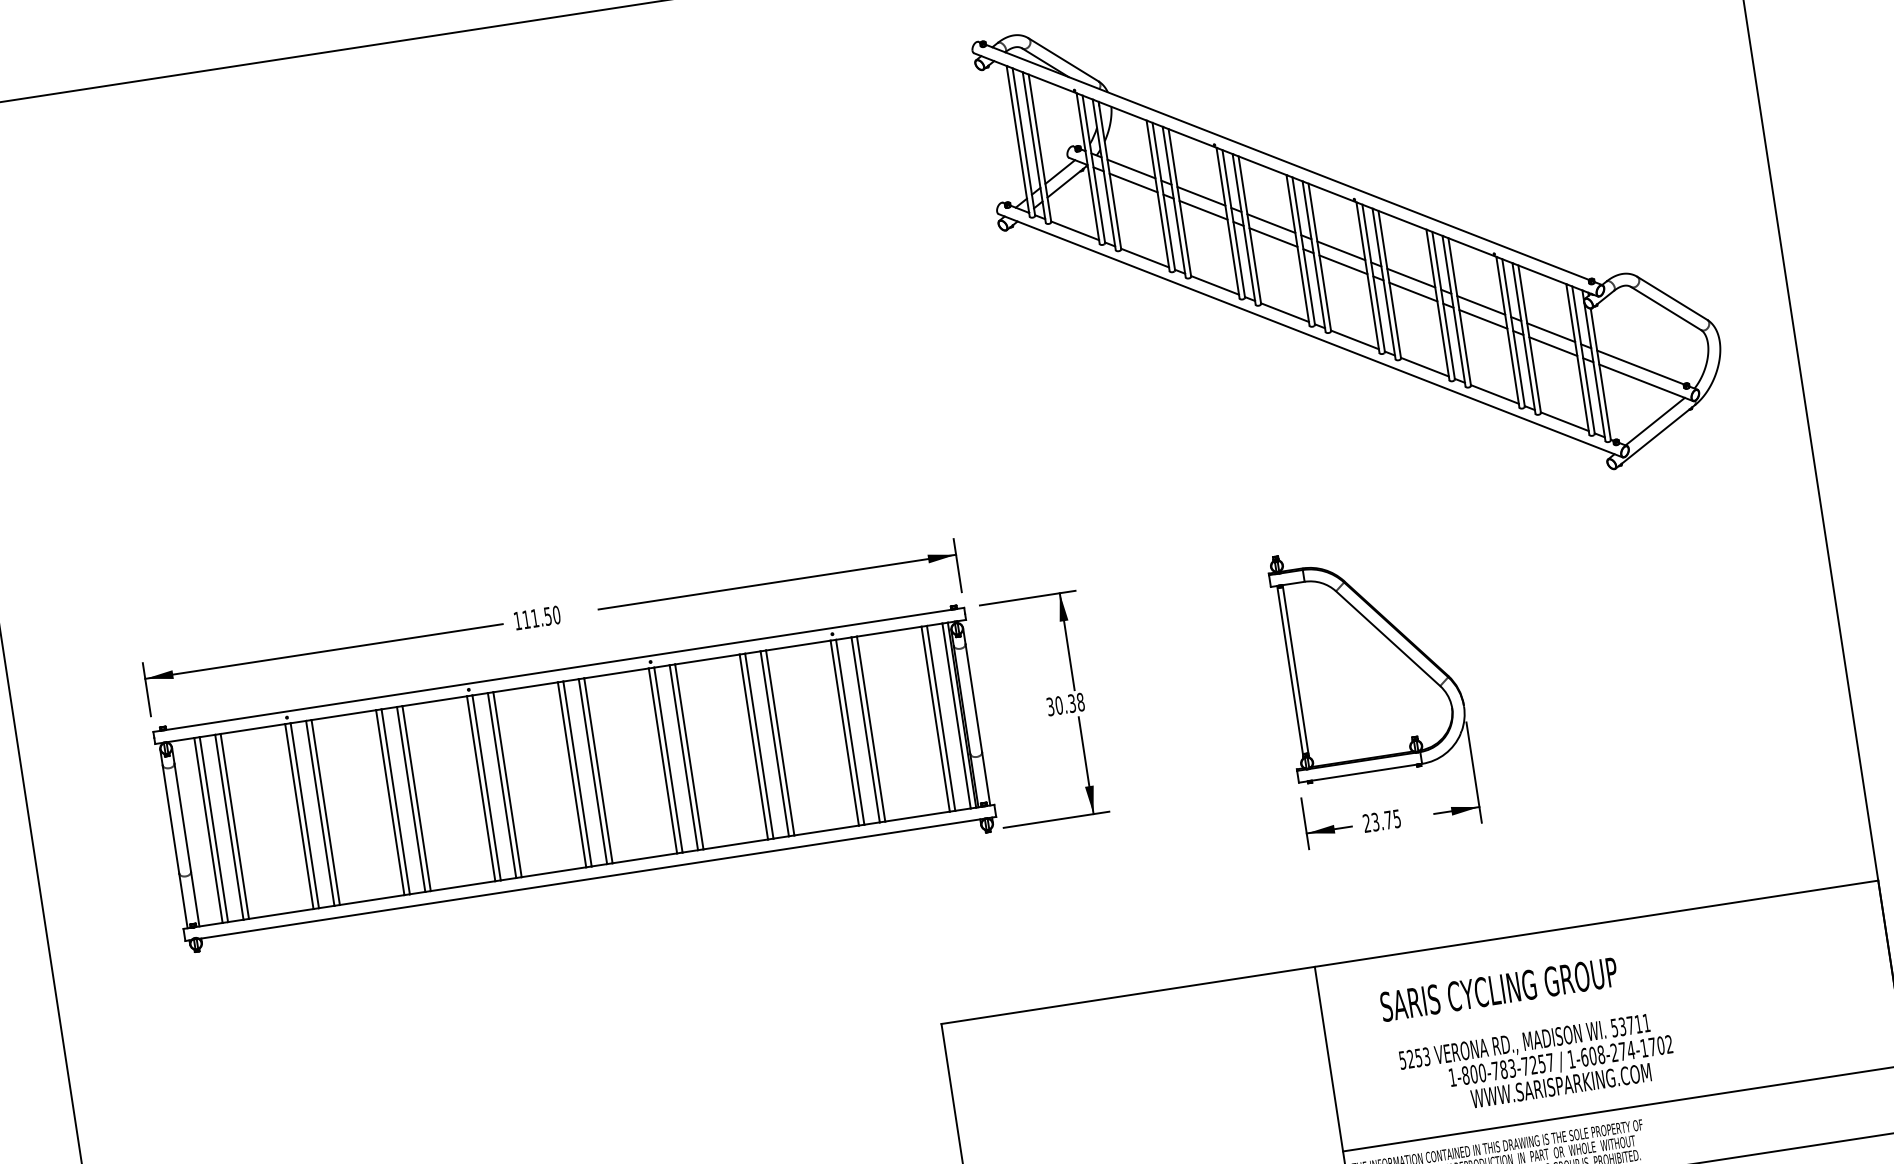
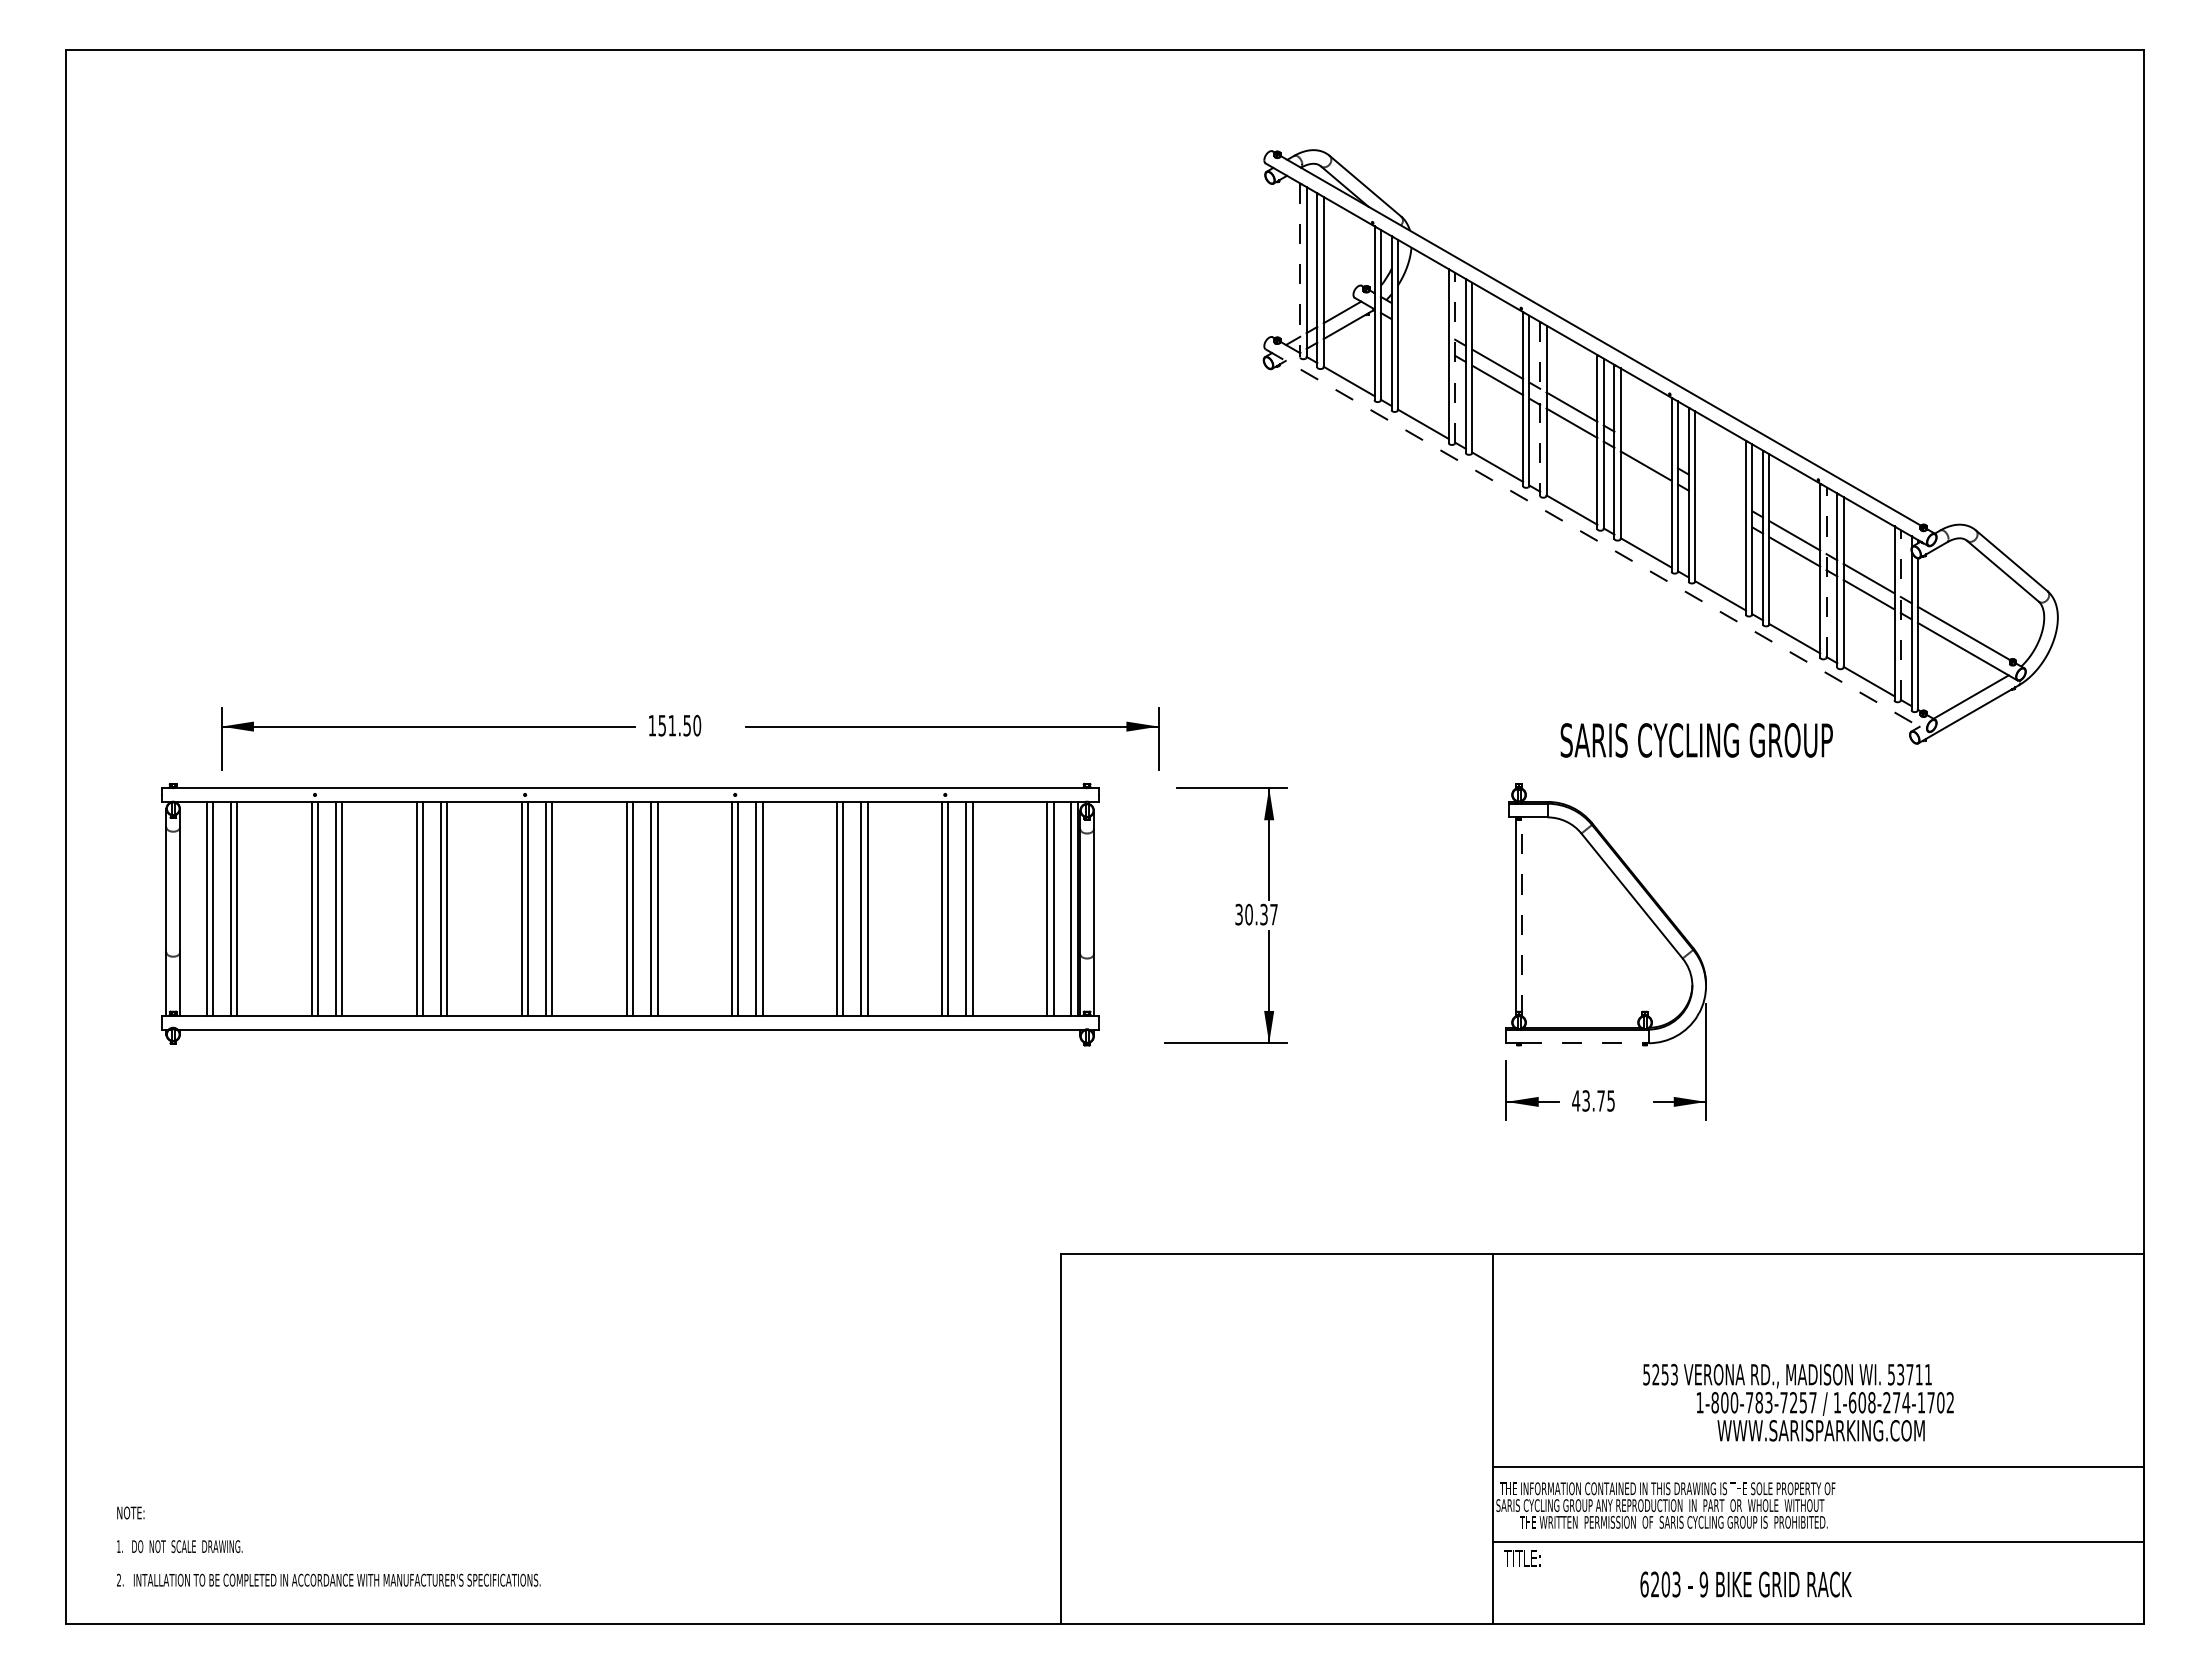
line: (1018, 141) -> (1300, 270), solid -> dashed
line: (1130, 169) -> (1422, 321), removed
line: (1132, 183) -> (1422, 337), removed
line: (1164, 196) -> (1455, 357), solid -> dashed
line: (1244, 228) -> (1540, 408), solid -> dashed
line: (1340, 250) -> (1645, 449), removed
line: (1411, 277) -> (1720, 492), removed
line: (1413, 291) -> (1720, 508), removed
line: (1513, 332) -> (1826, 571), solid -> dashed
line: (1311, 335) -> (1597, 540), solid -> dashed
line: (1583, 359) -> (1900, 614), solid -> dashed
text: (525, 619) -> (661, 725), 111.50 -> 151.50
line: (1296, 670) -> (1522, 916), solid -> dashed
text: (1080, 702) -> (1273, 914), 30.38 -> 30.37
line: (1364, 772) -> (1582, 1043), solid -> dashed
part: (575, 779) -> (630, 914), moved
text: (1367, 822) -> (1576, 1100), 23.75 -> 43.75
text: (1498, 989) -> (1696, 740), moved
text: (1537, 1064) -> (1798, 1402), moved

